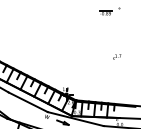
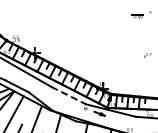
line: (29, 102) -> (69, 95), solid -> dashed

